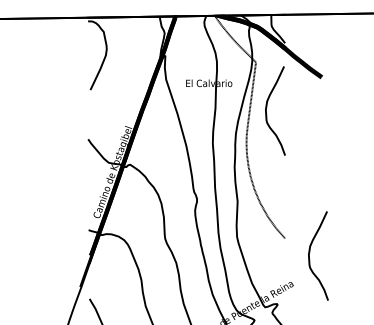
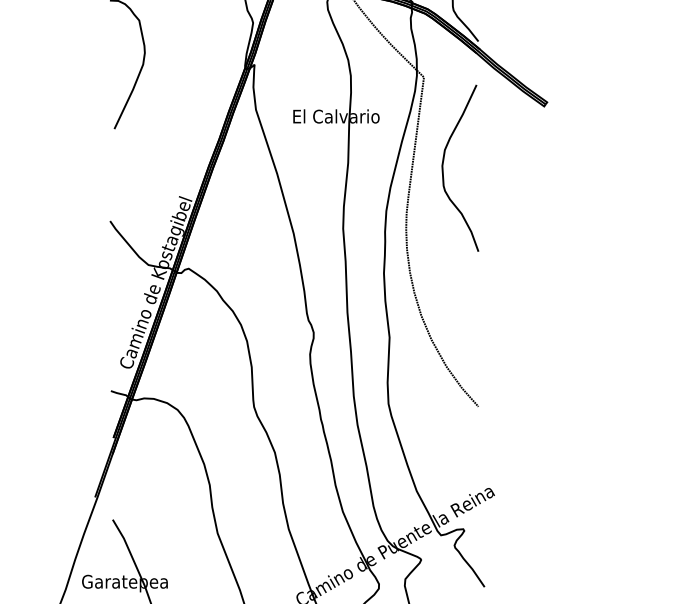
curve: (310, 252) -> (525, 432), removed

